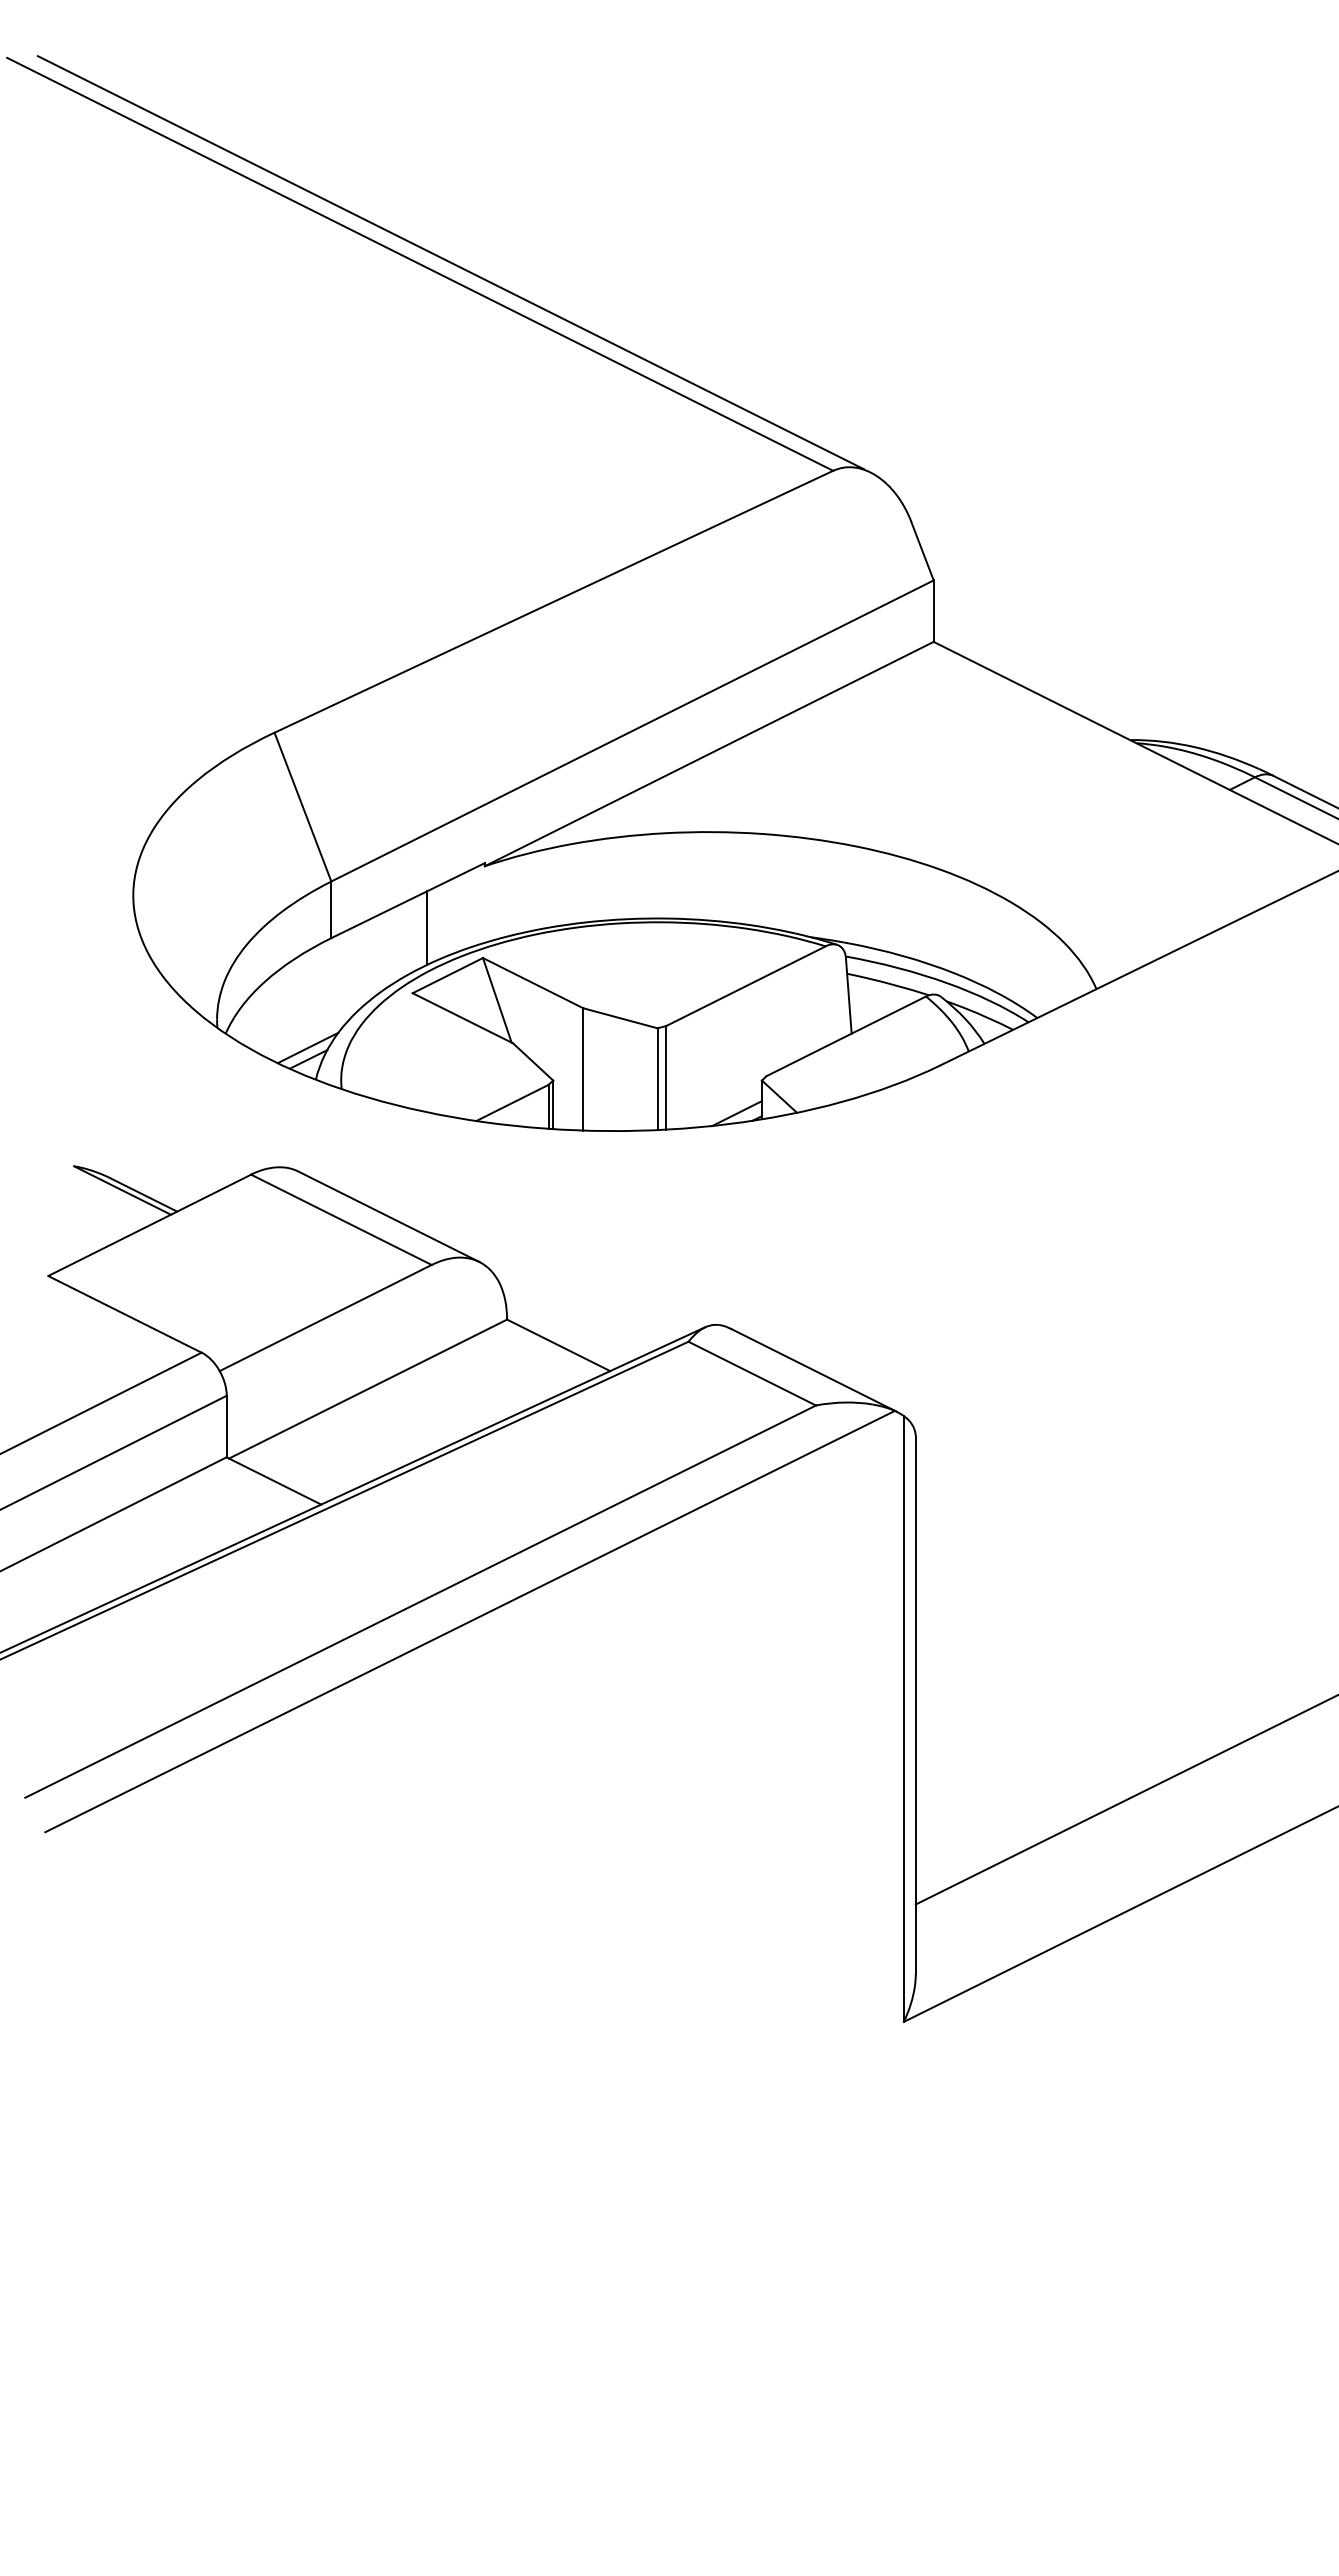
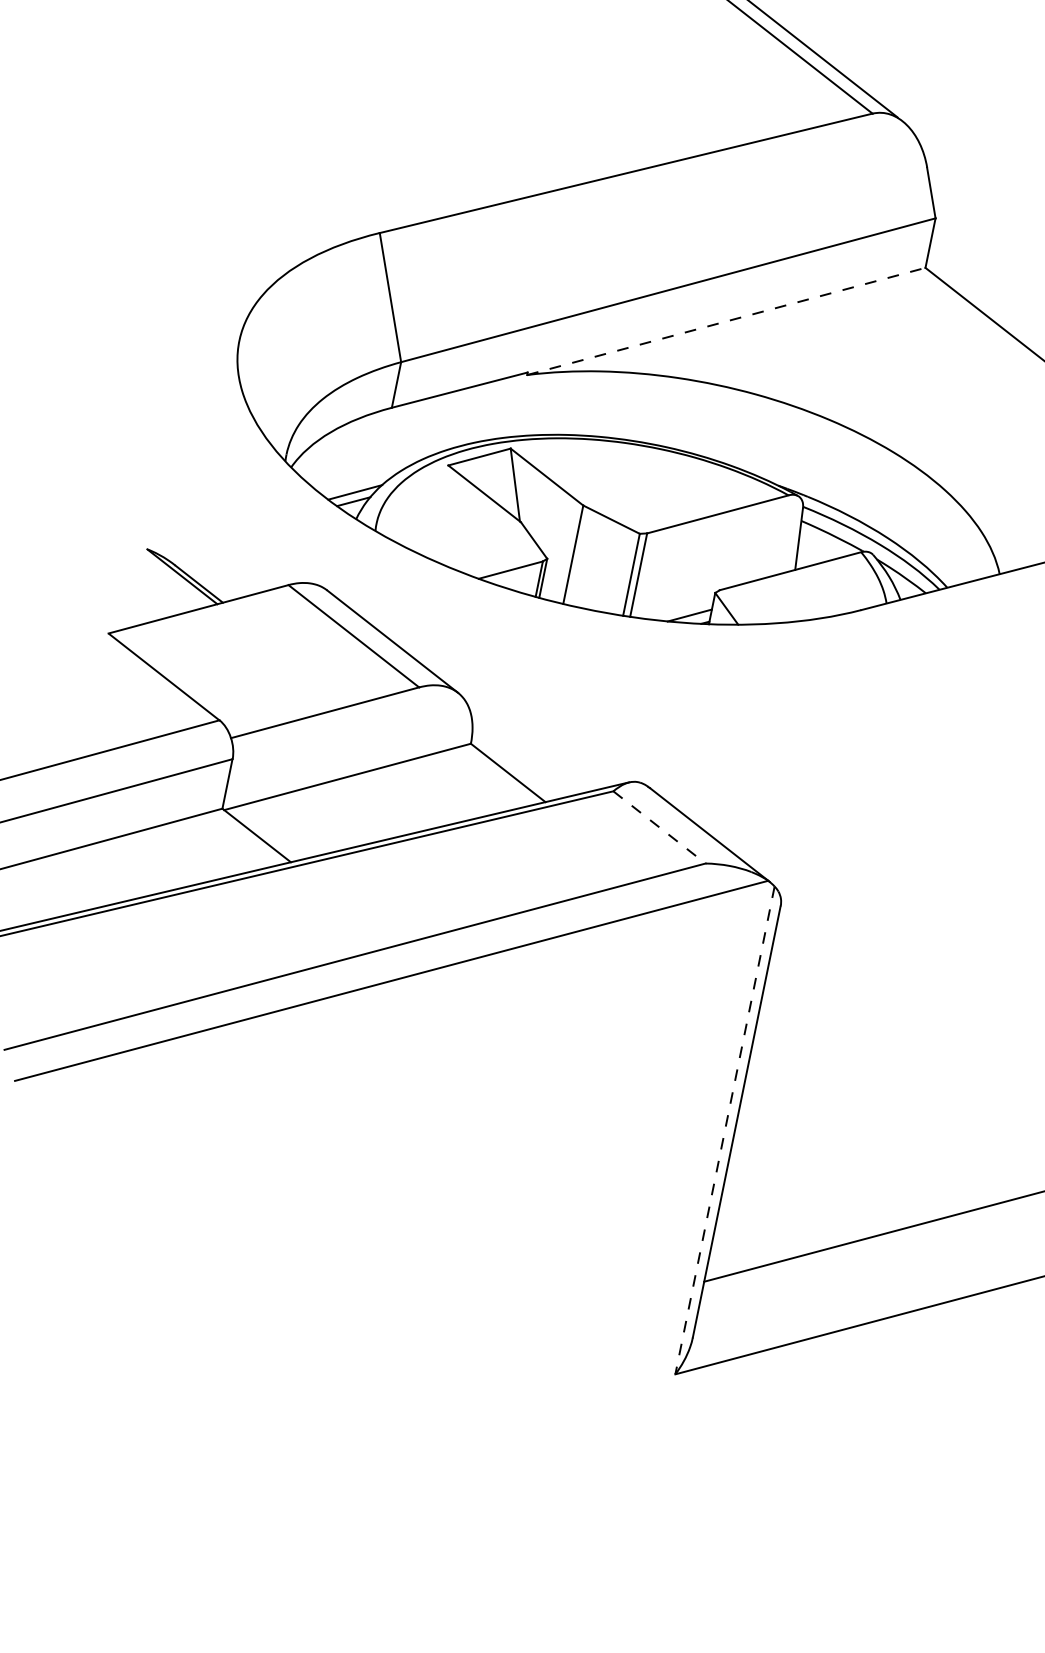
line: (709, 754) -> (726, 321), solid -> dashed
line: (426, 928) -> (470, 415), removed
line: (752, 1373) -> (659, 827), solid -> dashed
line: (903, 1719) -> (724, 1130), solid -> dashed

